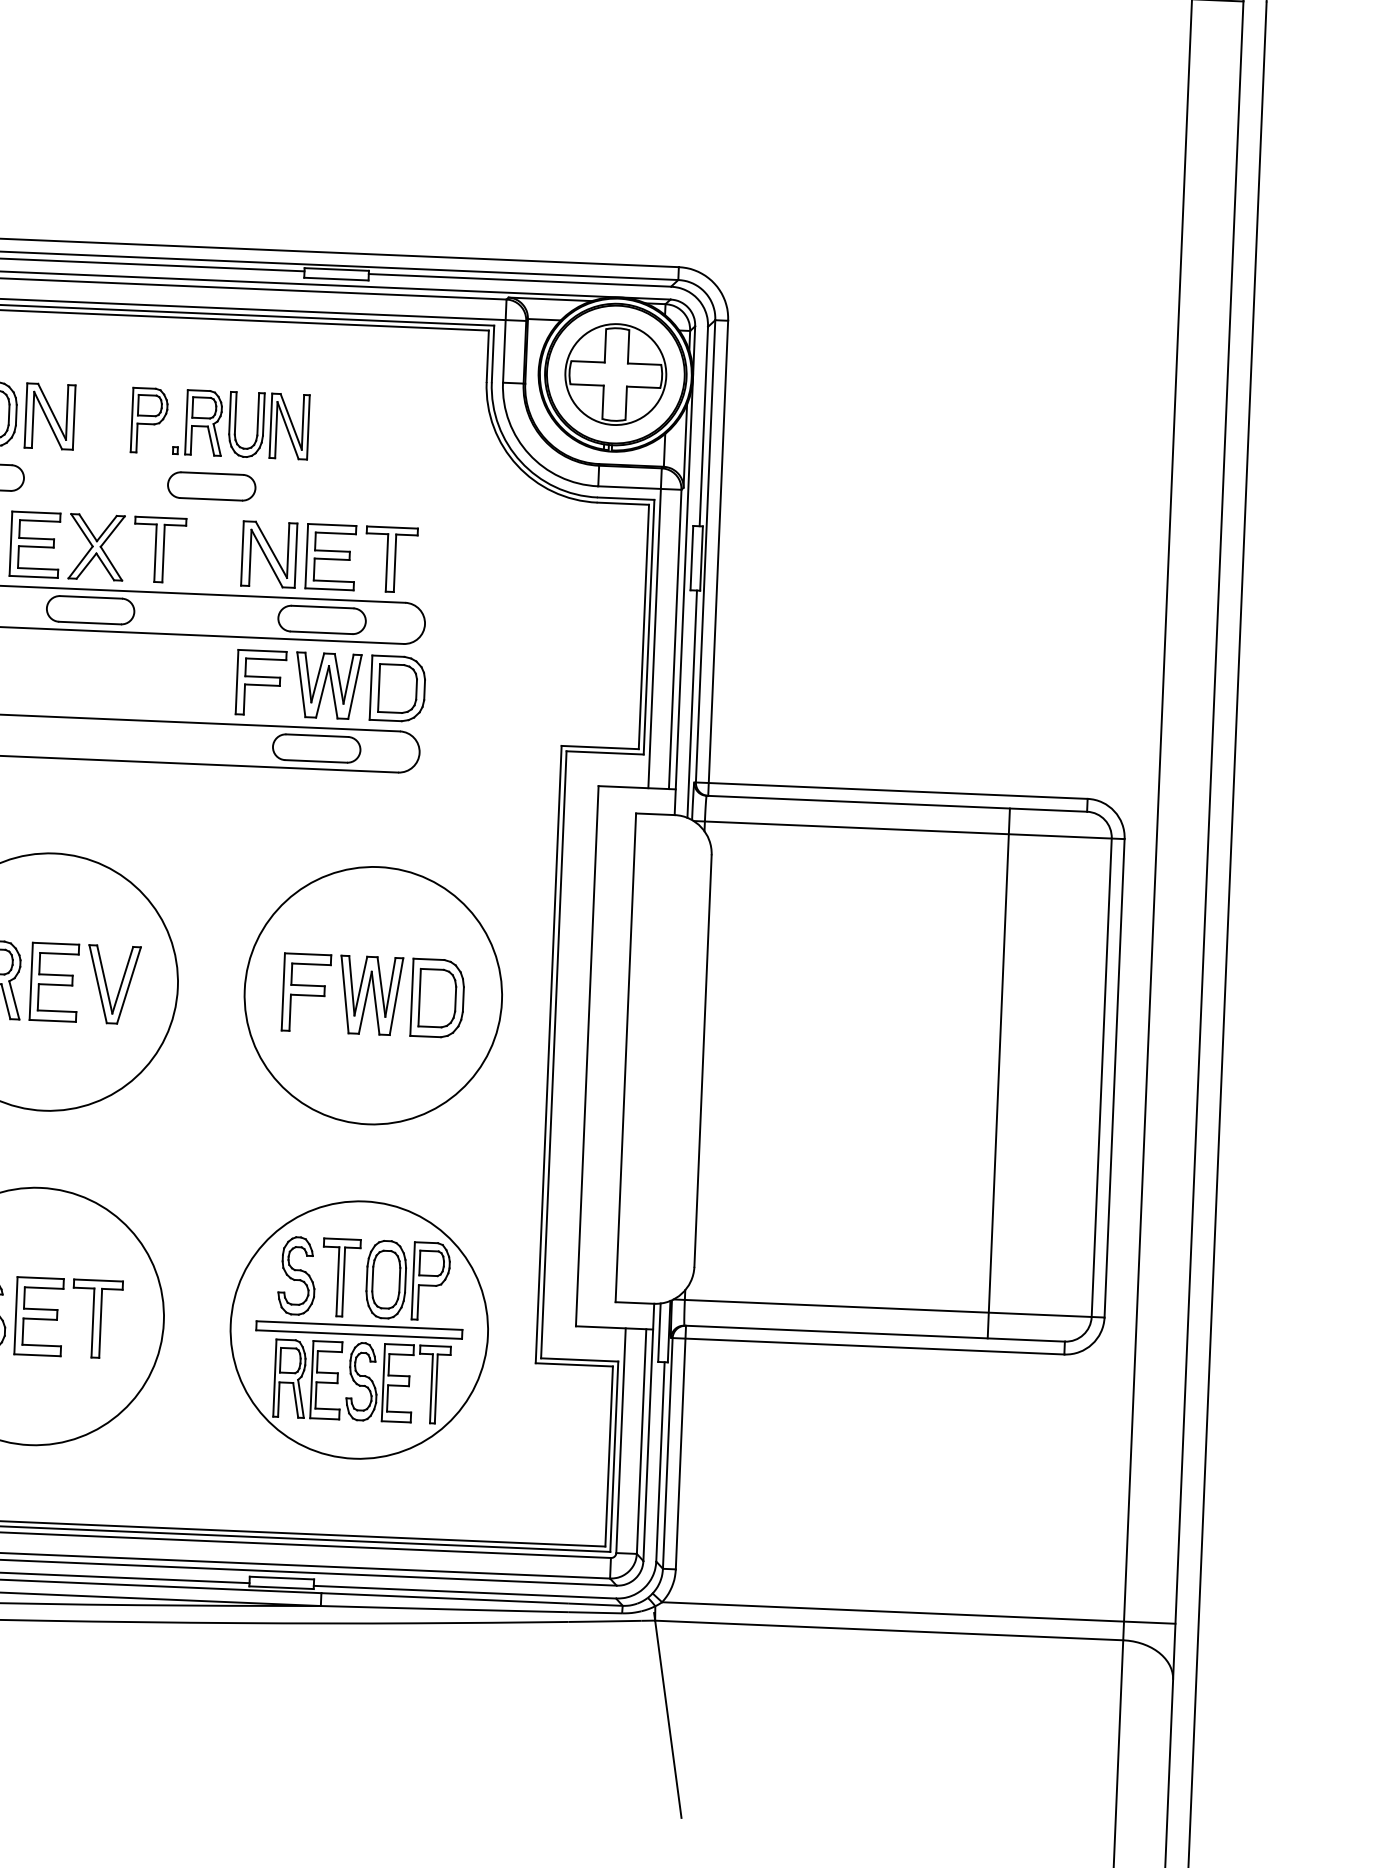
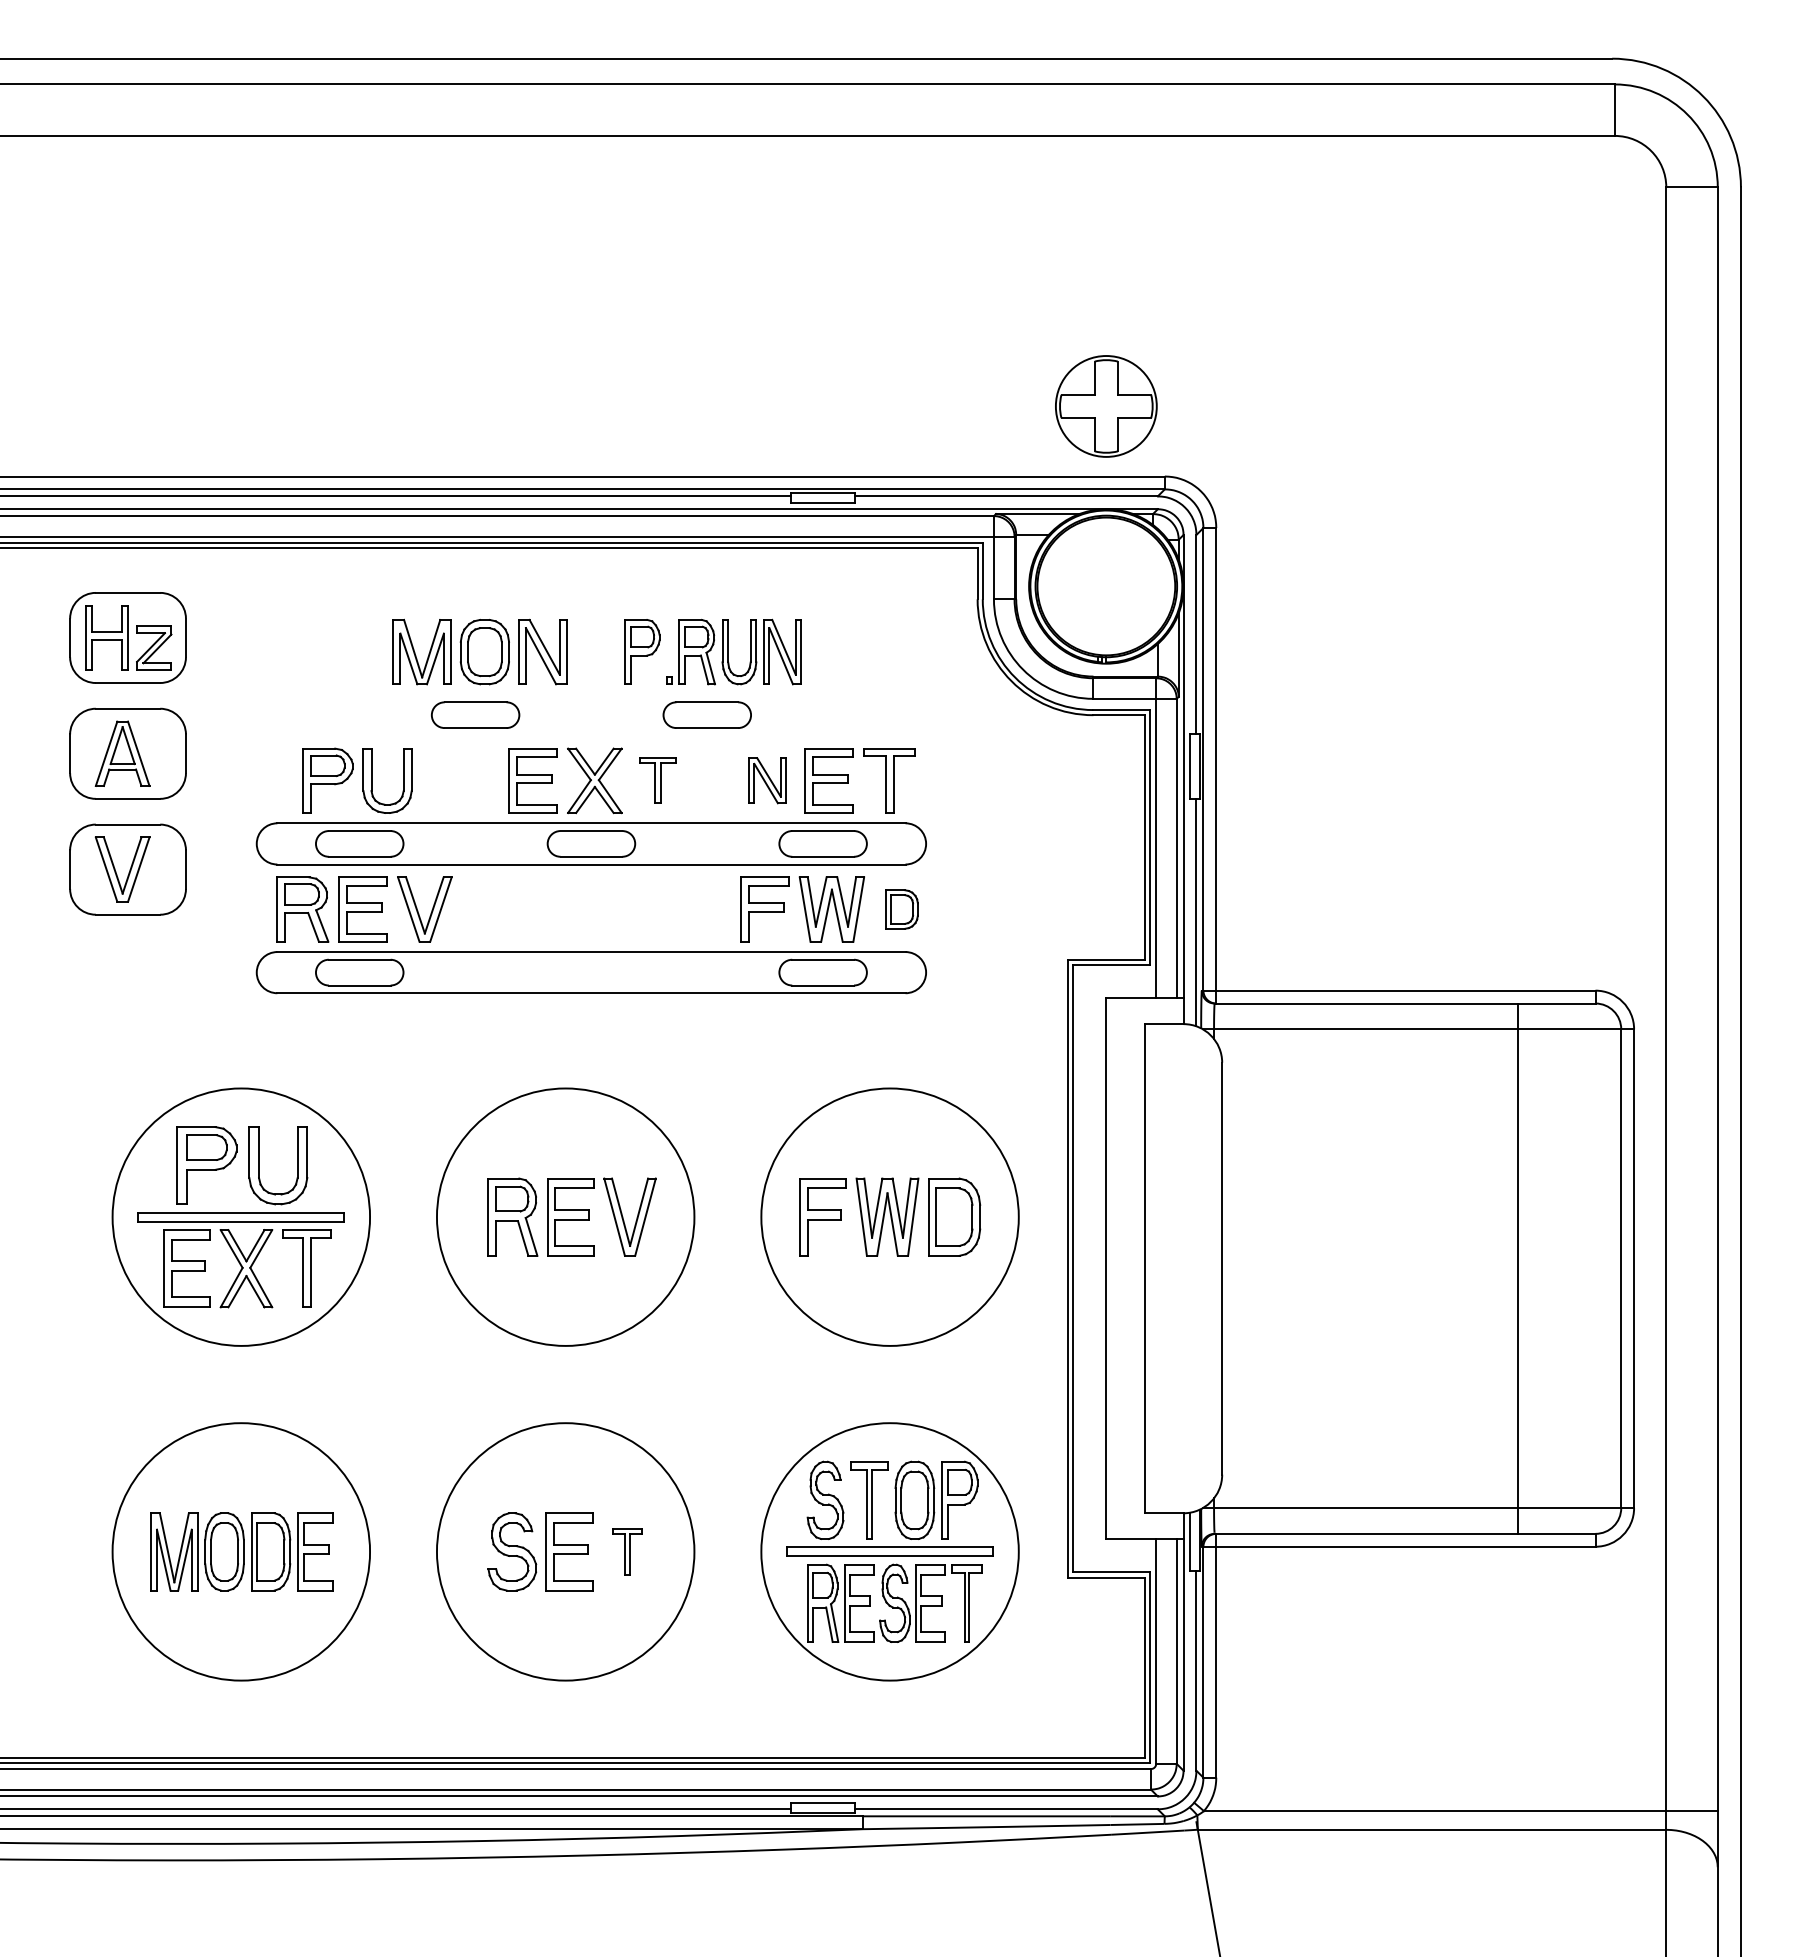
part: (616, 374) -> (1106, 406), moved
part: (159, 549) -> (657, 780), size x0.7
part: (269, 554) -> (767, 780), size x0.7
part: (397, 688) -> (901, 909), size x0.6
part: (97, 1318) -> (627, 1551), size x0.6

